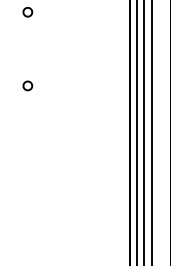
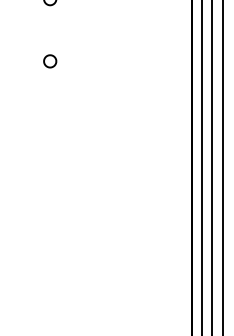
part: (27, 85) -> (49, 60), moved

